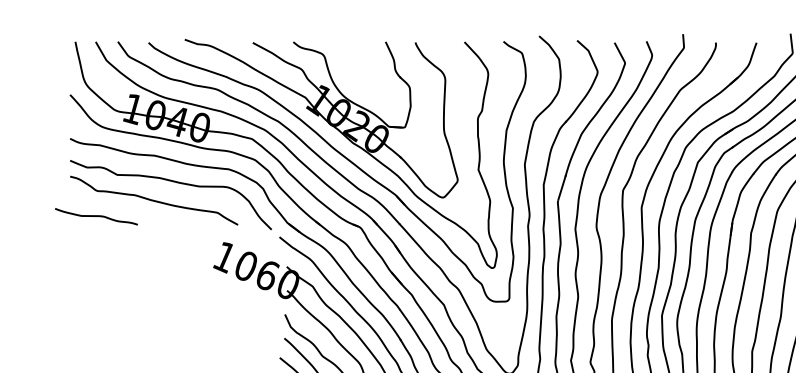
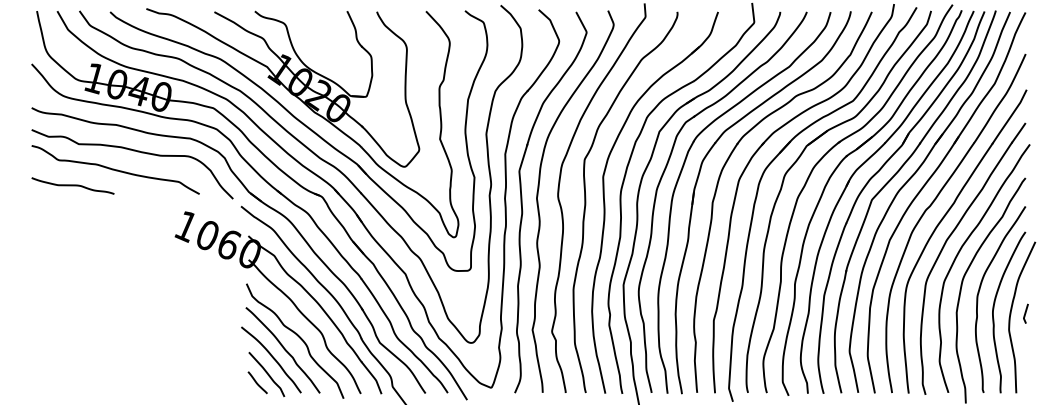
curve: (95, 216) -> (72, 185), moved

